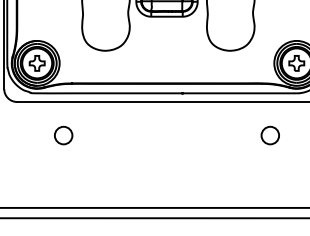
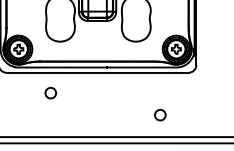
circle: (63, 136) -> (50, 93), moved
circle: (270, 136) -> (160, 115), moved

